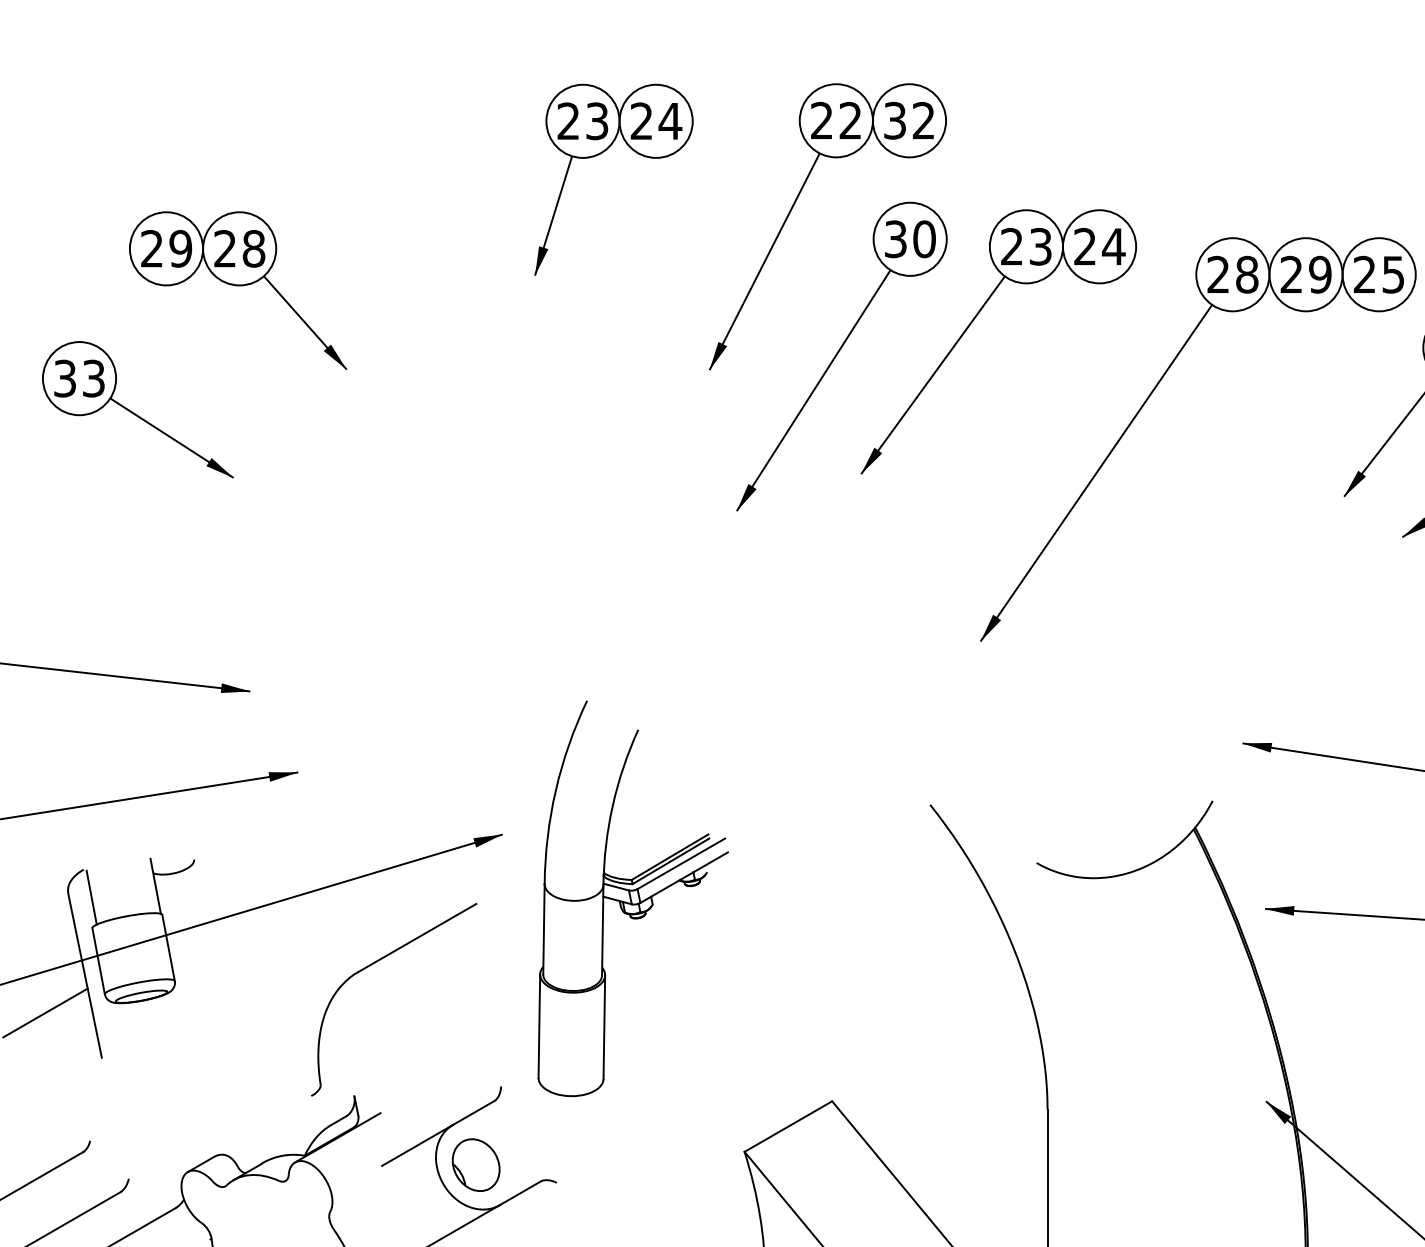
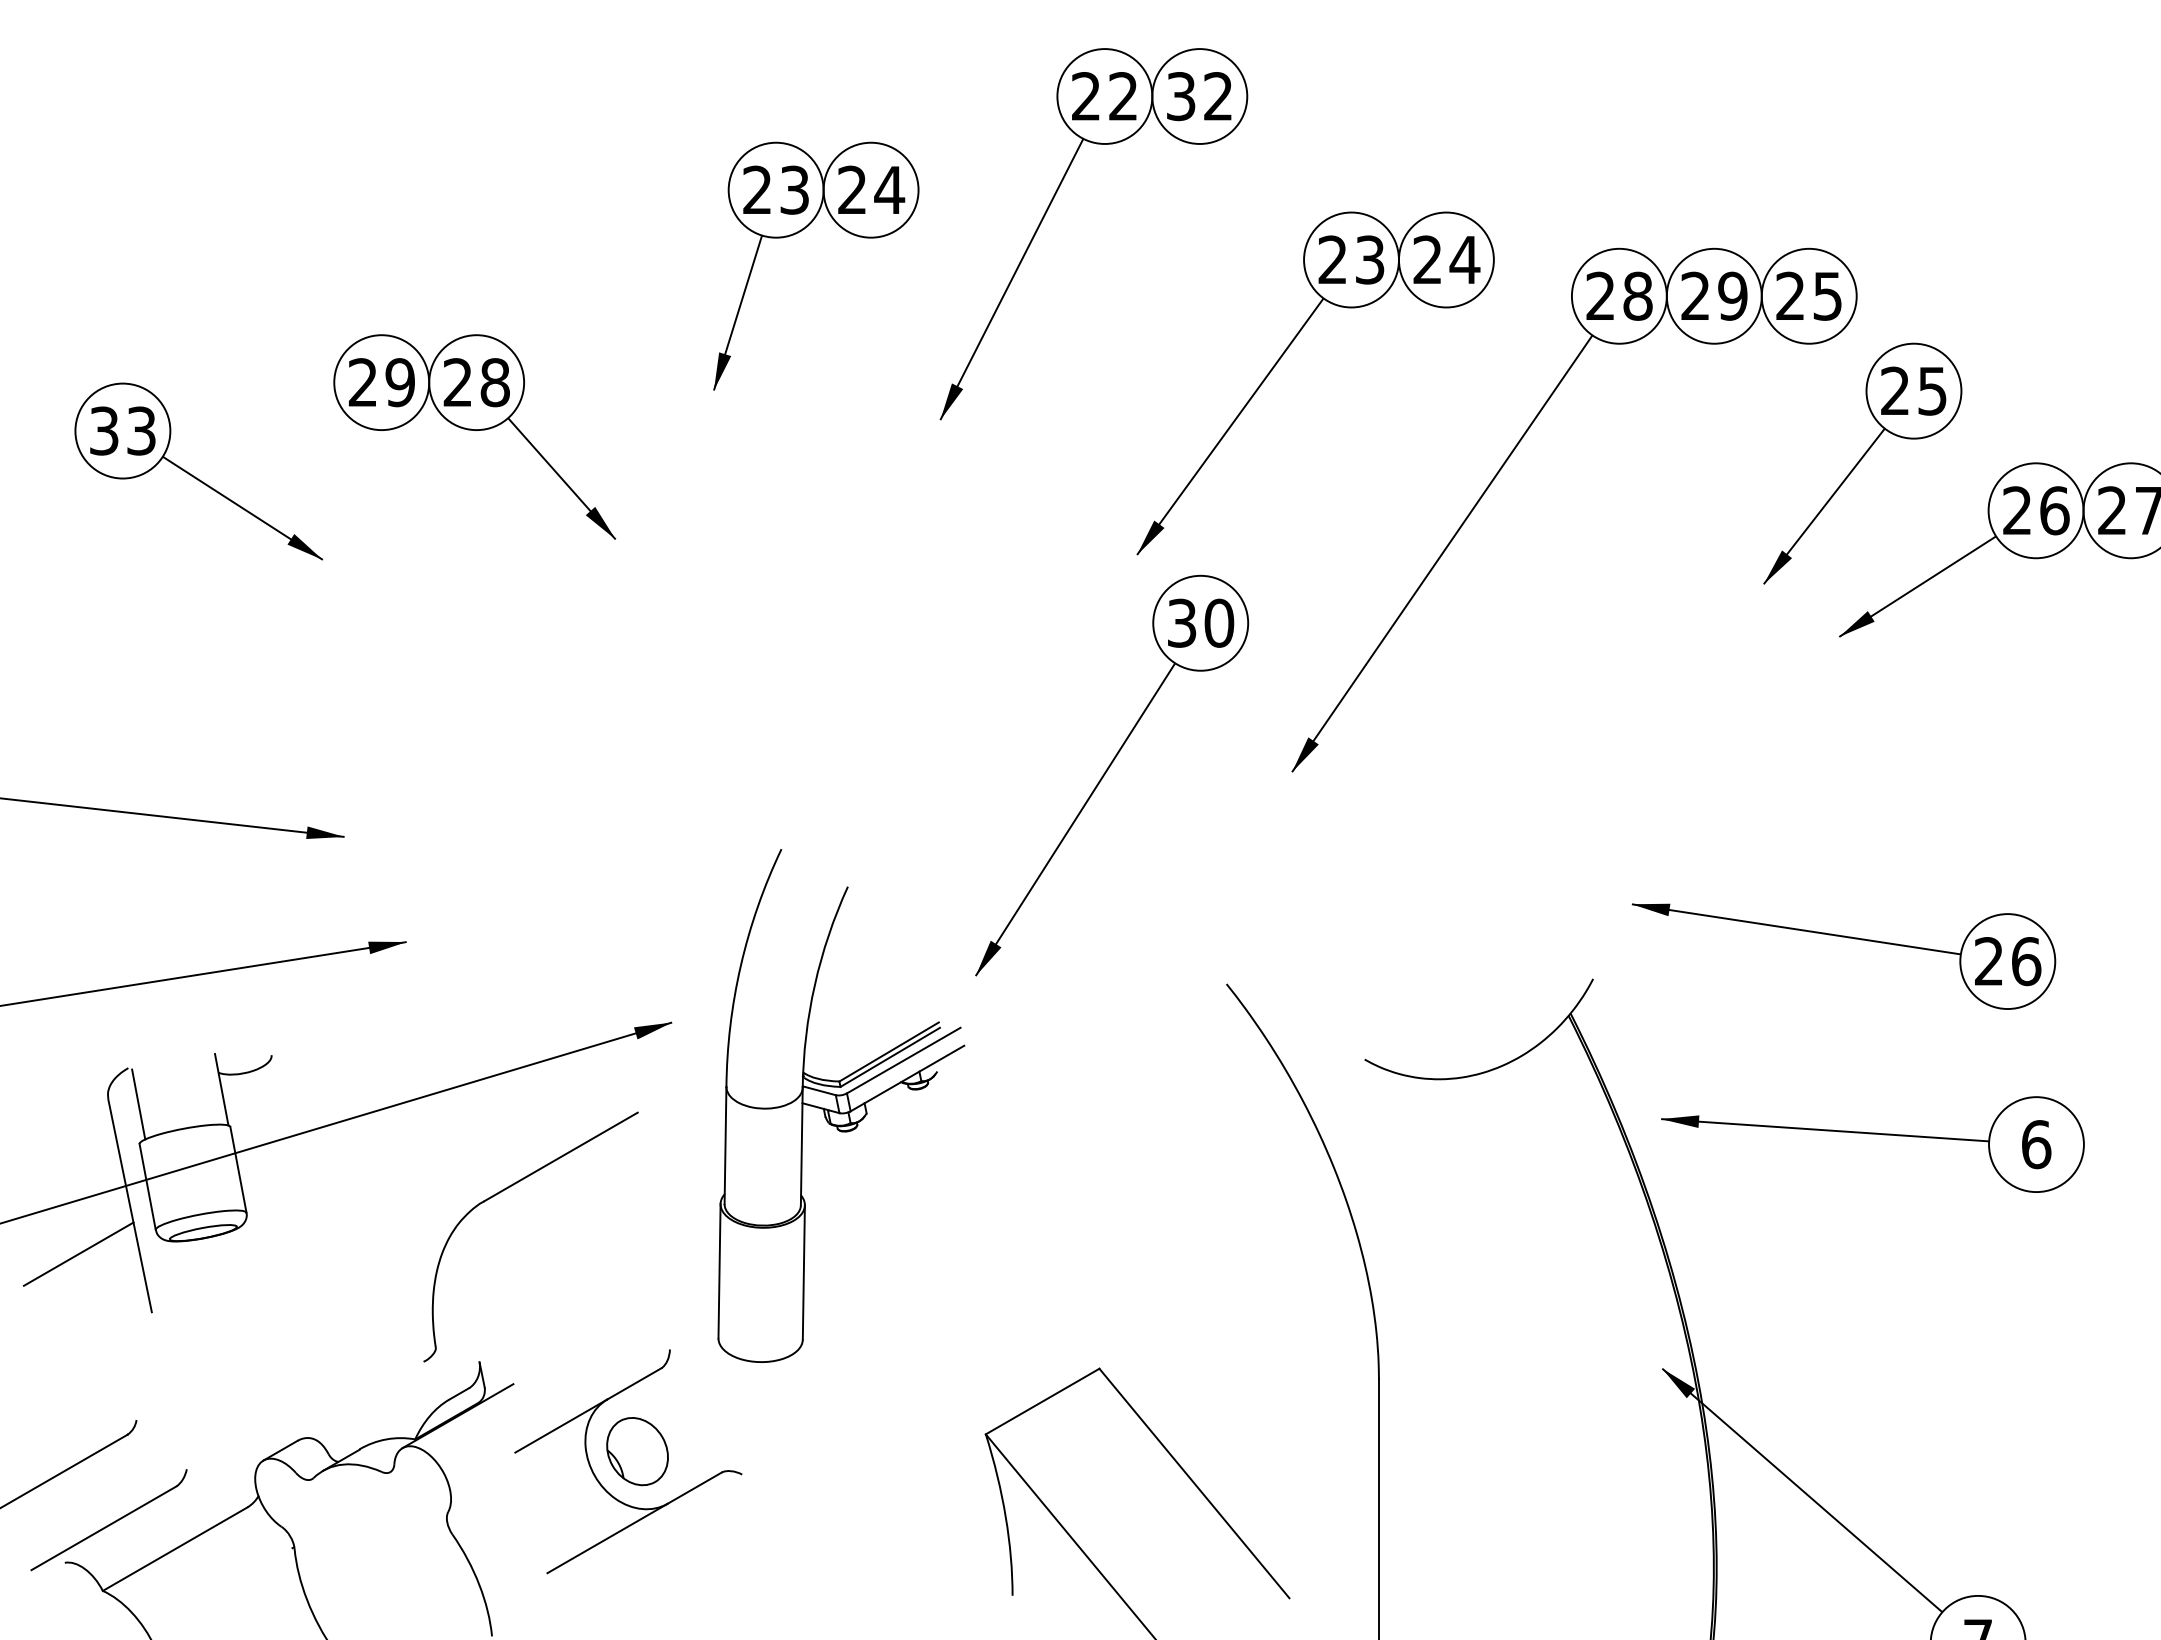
part: (600, 154) -> (798, 233), moved
part: (237, 290) -> (474, 436), moved
part: (838, 353) -> (1107, 771), moved

